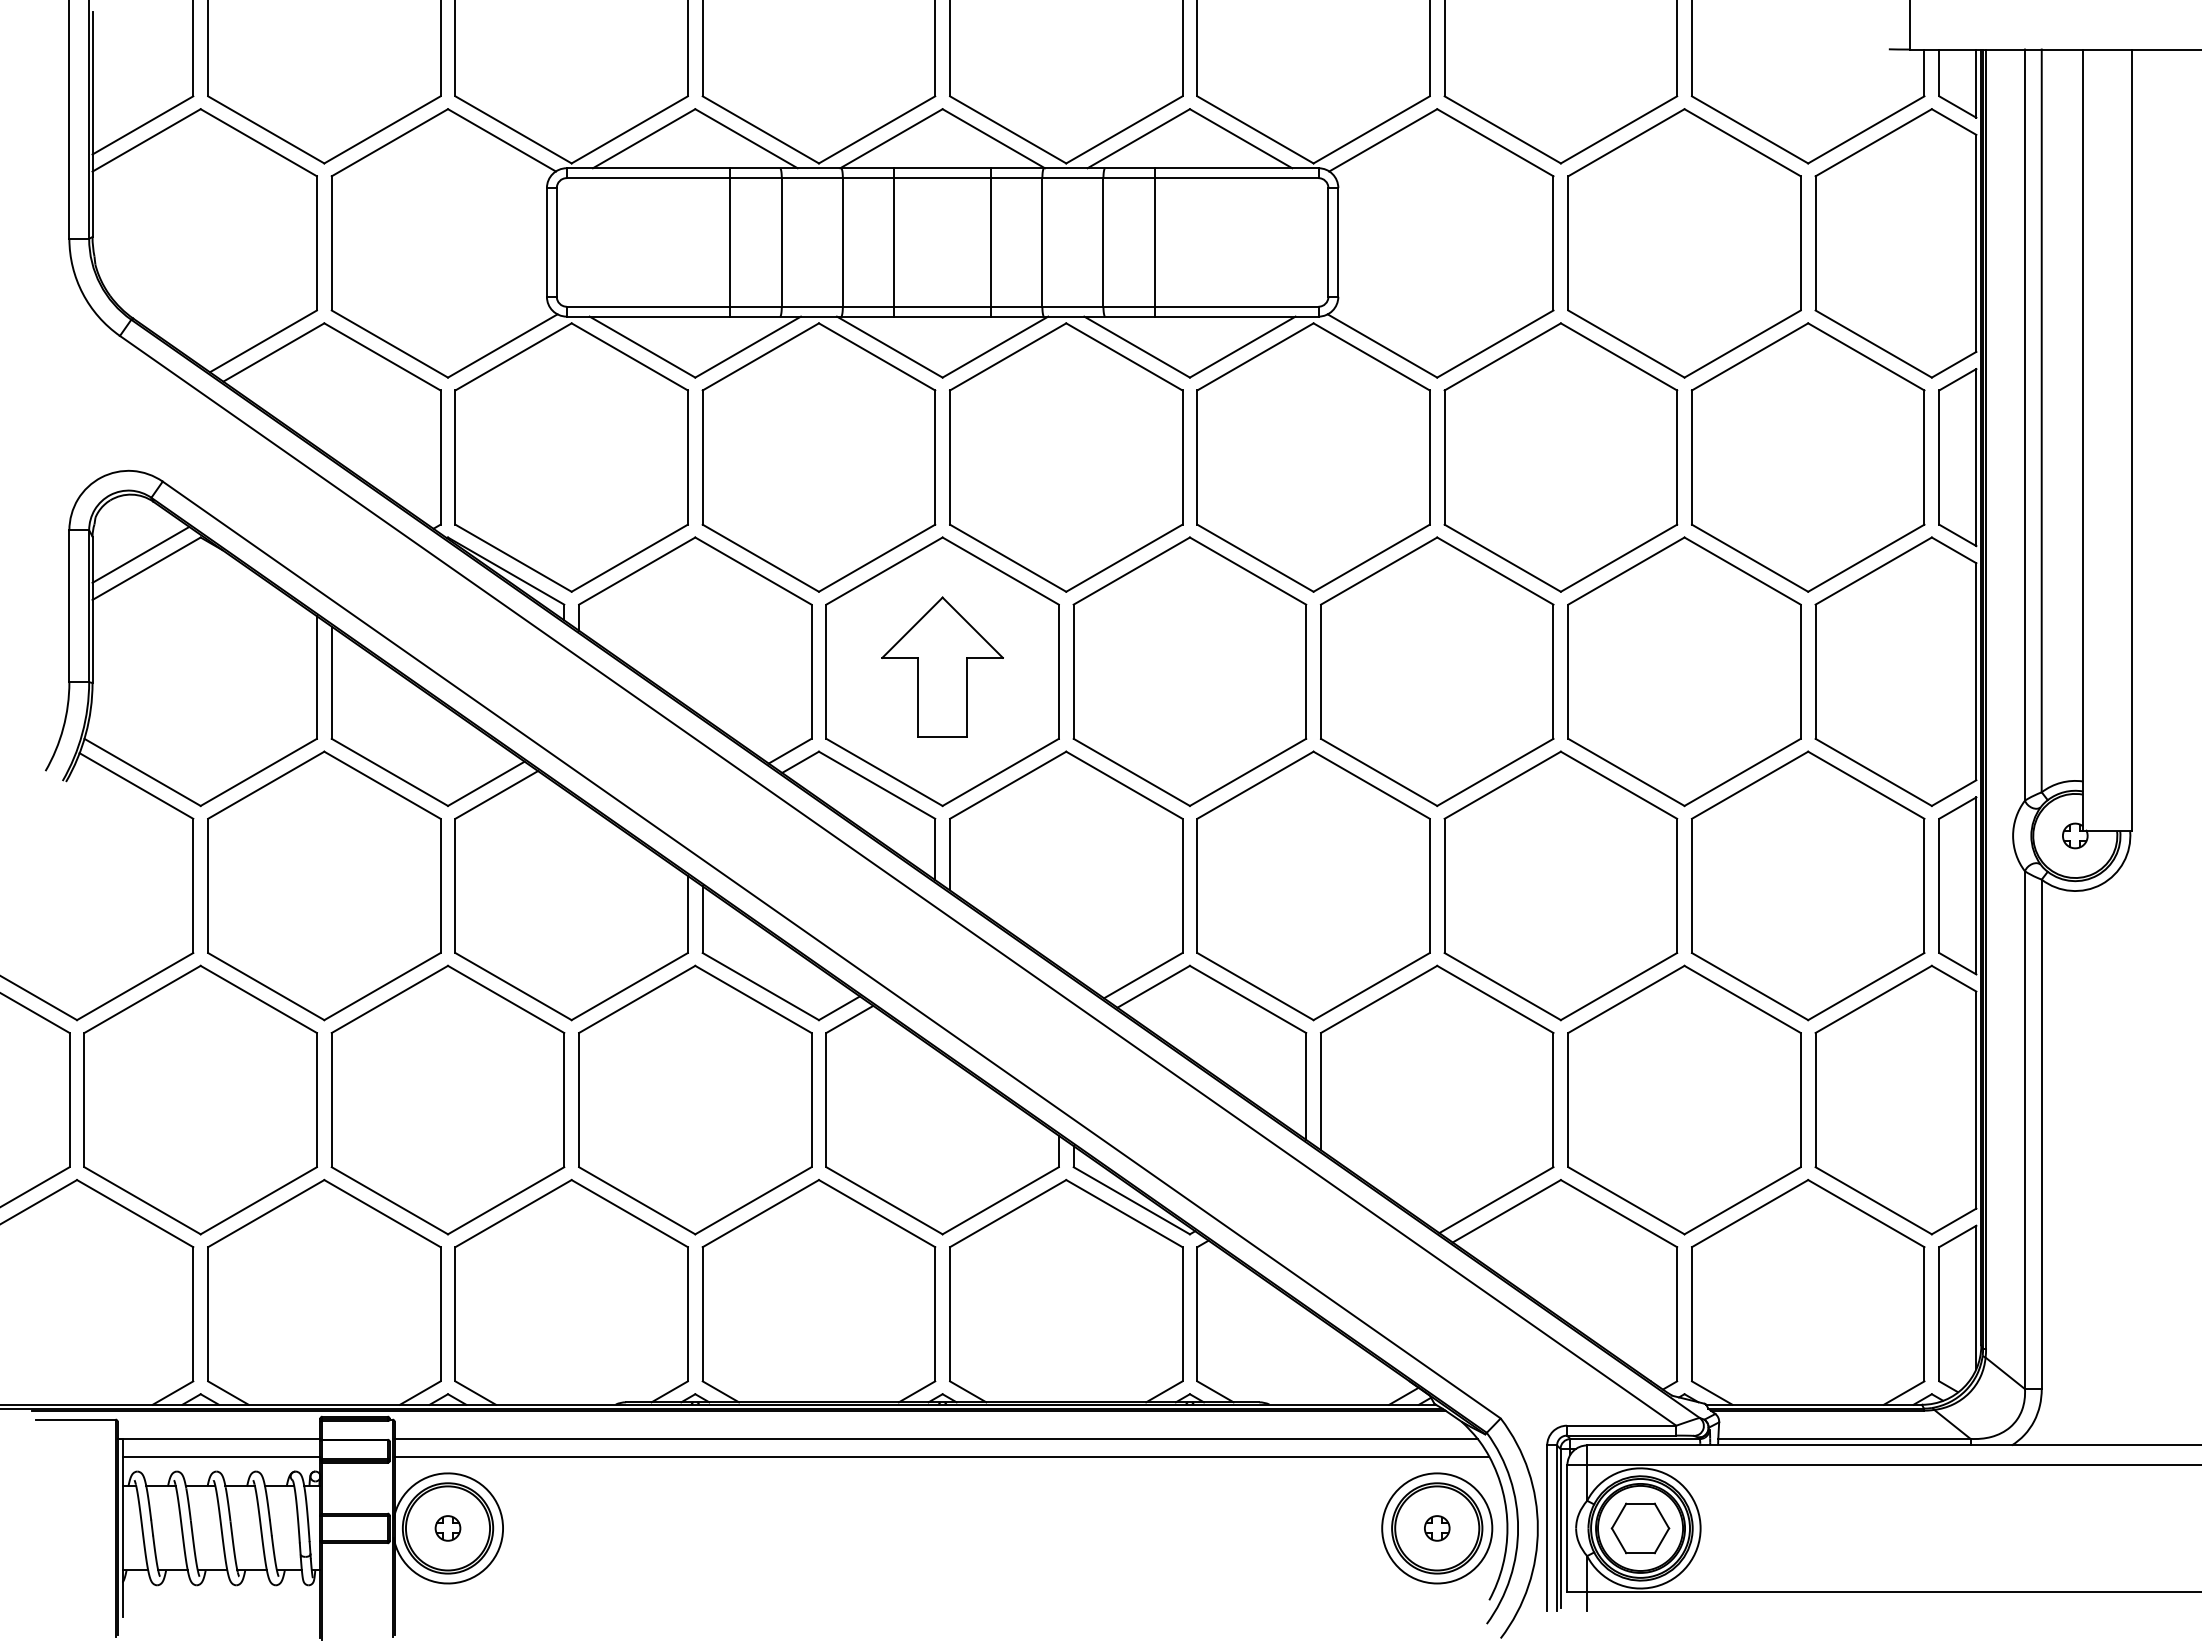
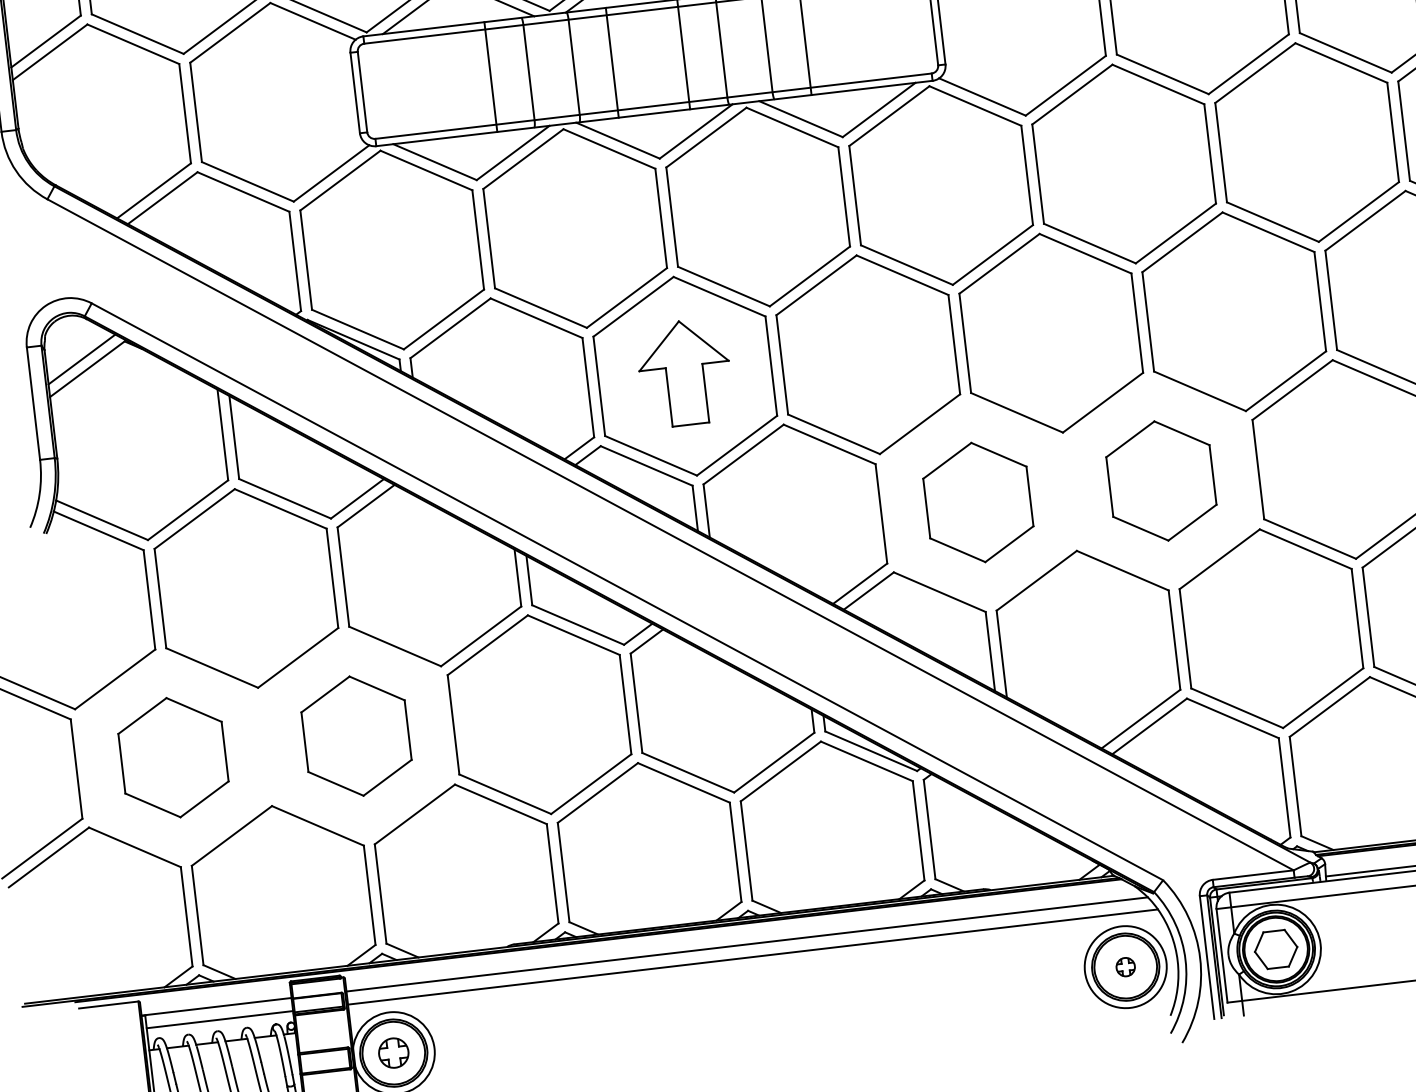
part: (1313, 885) -> (978, 502), size x0.6
part: (1560, 885) -> (1161, 480), size x0.6
part: (200, 1099) -> (173, 757), size x0.6
part: (447, 1099) -> (356, 735), size x0.6
part: (447, 1528) -> (393, 1053), size x1.6

